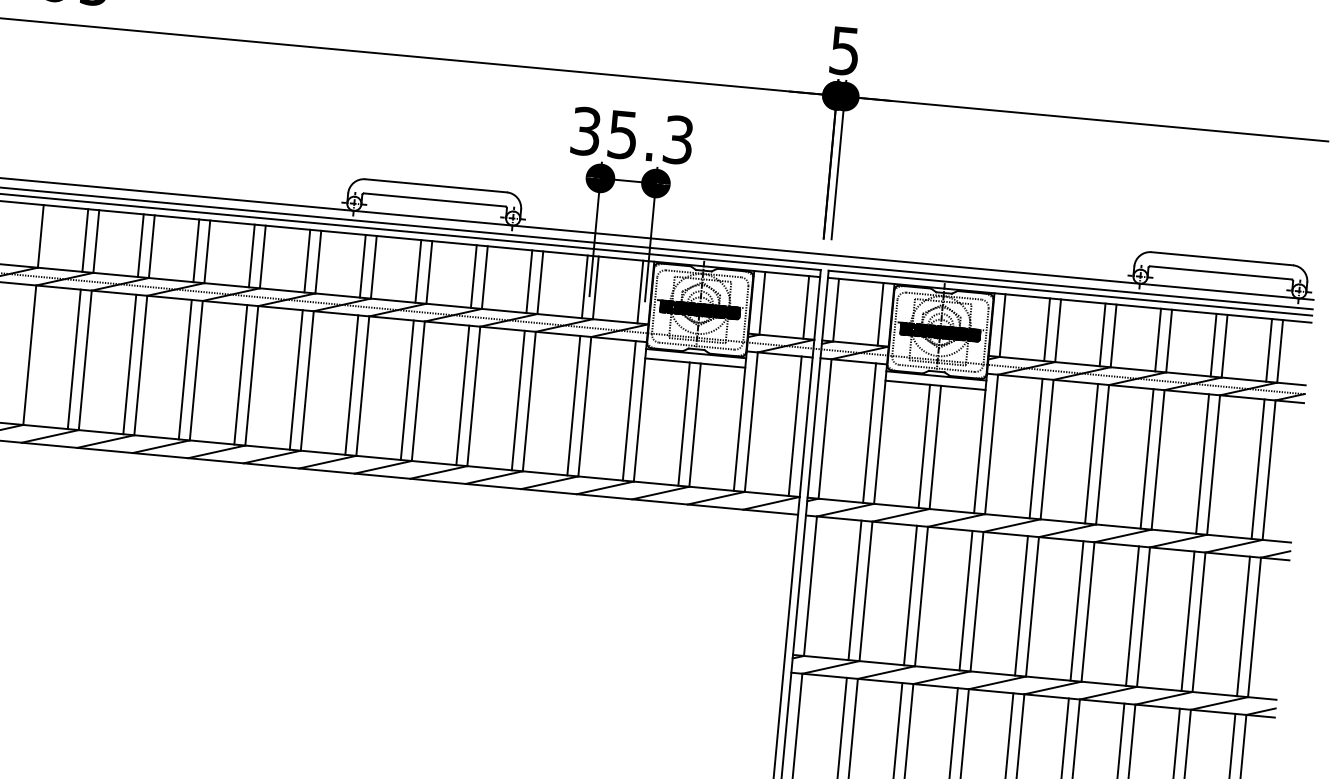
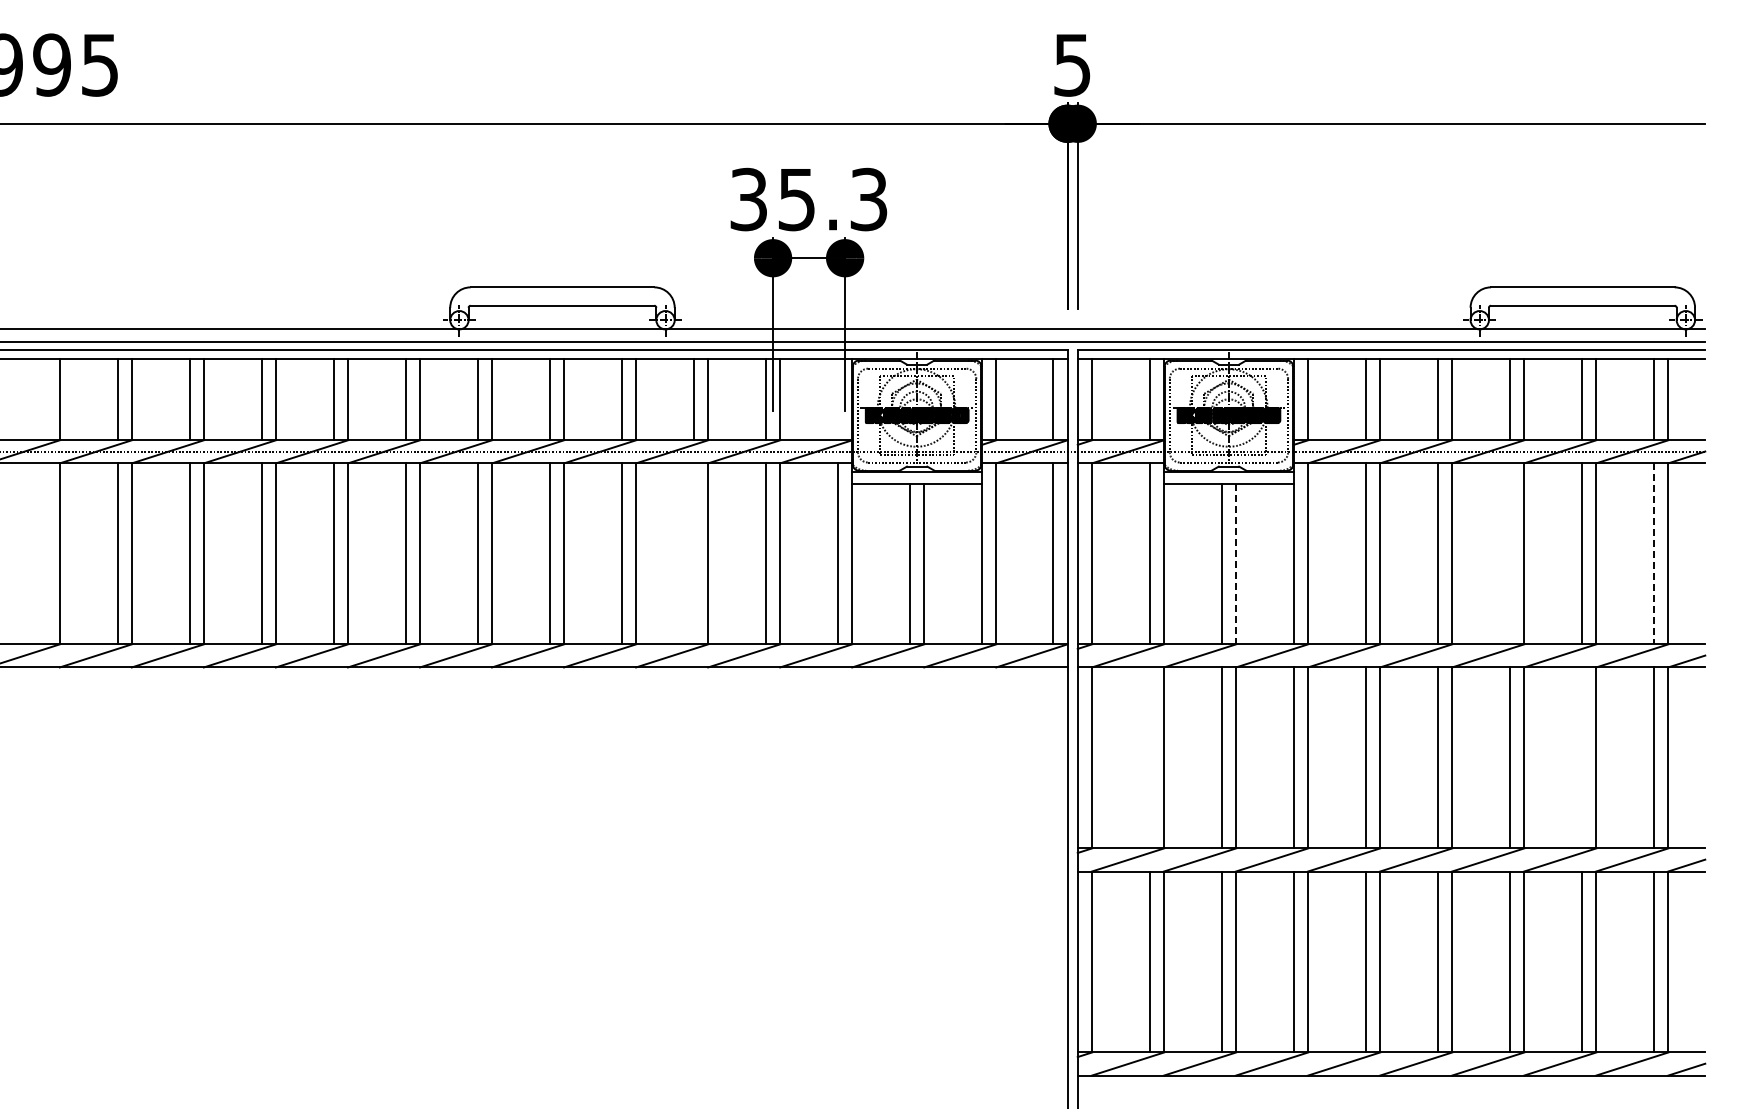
line: (639, 291) -> (837, 399), removed
line: (518, 400) -> (693, 553), removed
line: (935, 447) -> (1236, 564), solid -> dashed
line: (1146, 458) -> (1509, 553), removed
line: (1258, 469) -> (1654, 554), solid -> dashed
line: (854, 590) -> (1149, 757), removed
line: (1188, 620) -> (1582, 757), removed

